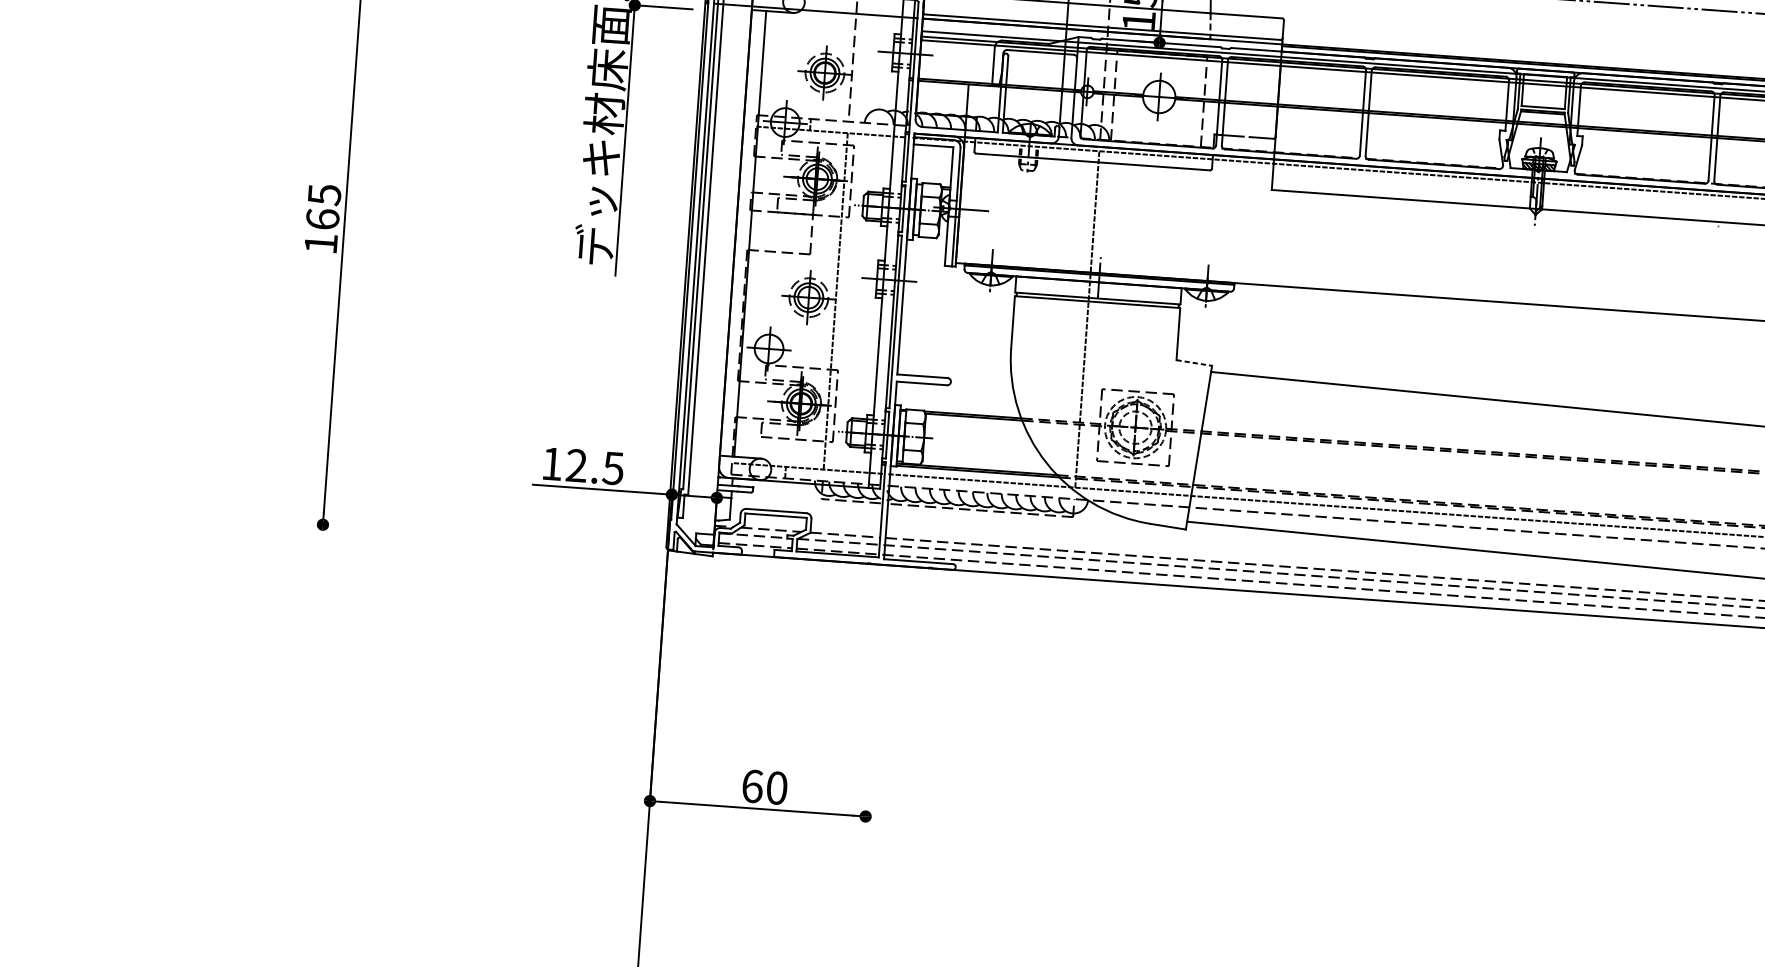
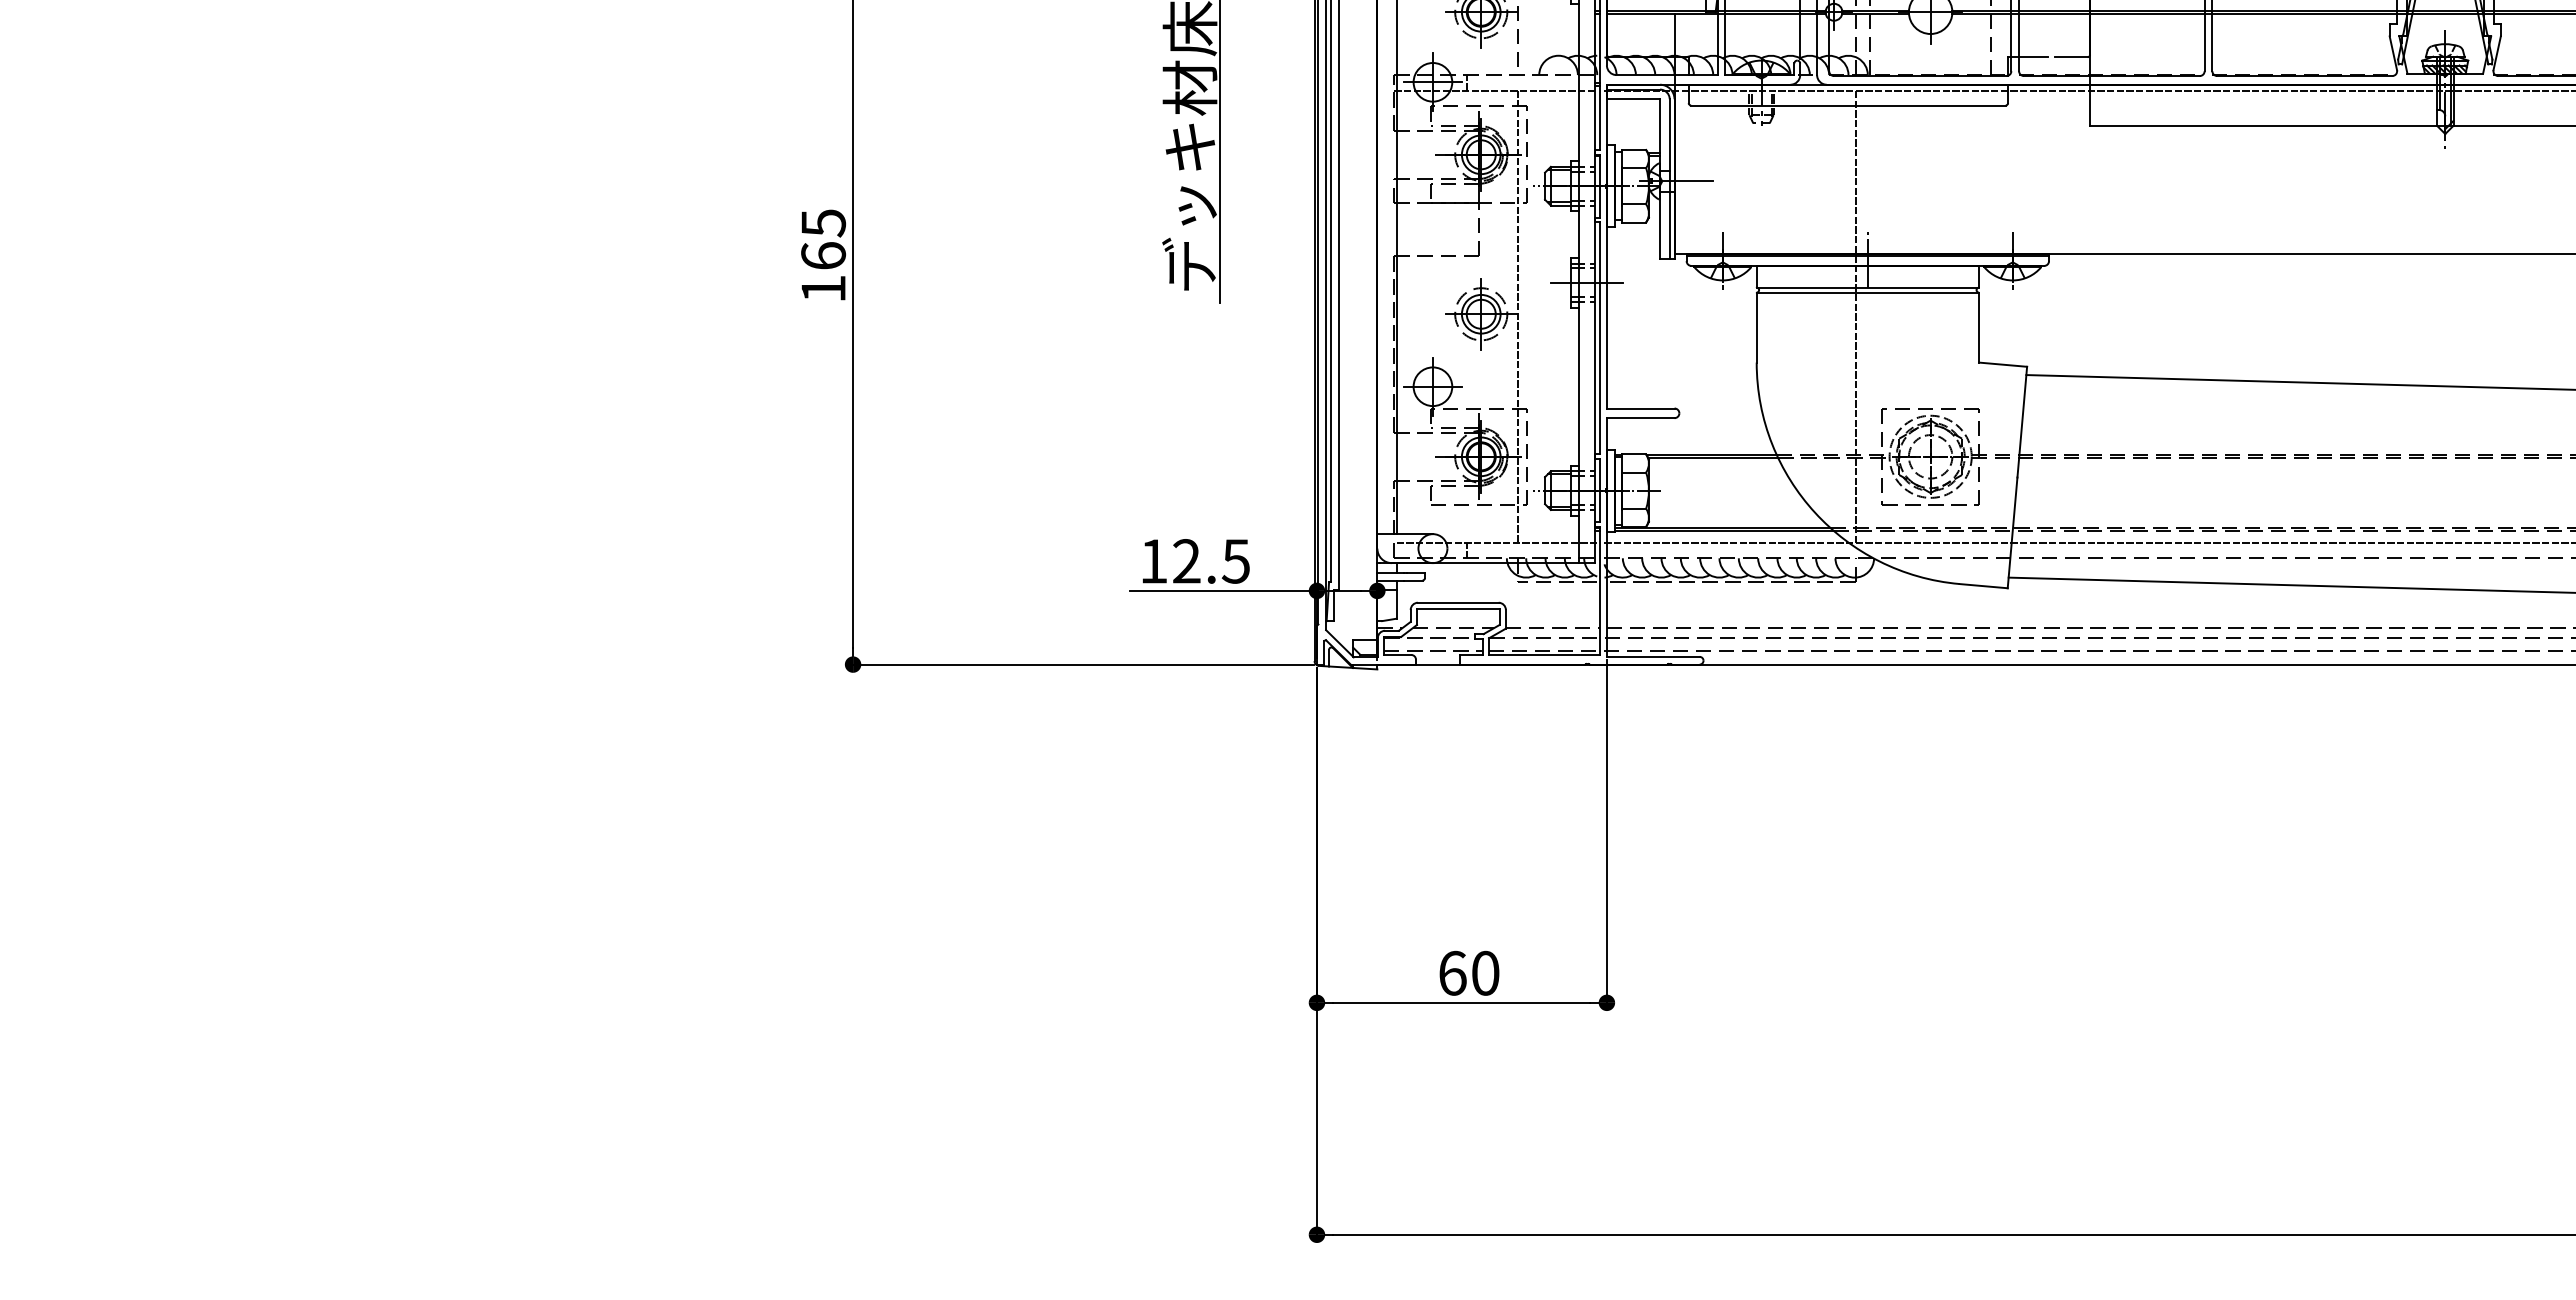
line: (1194, 362) -> (2003, 364), dashed -> solid
line: (492, 536) -> (1080, 664), added
line: (874, 690) -> (1606, 833), added

